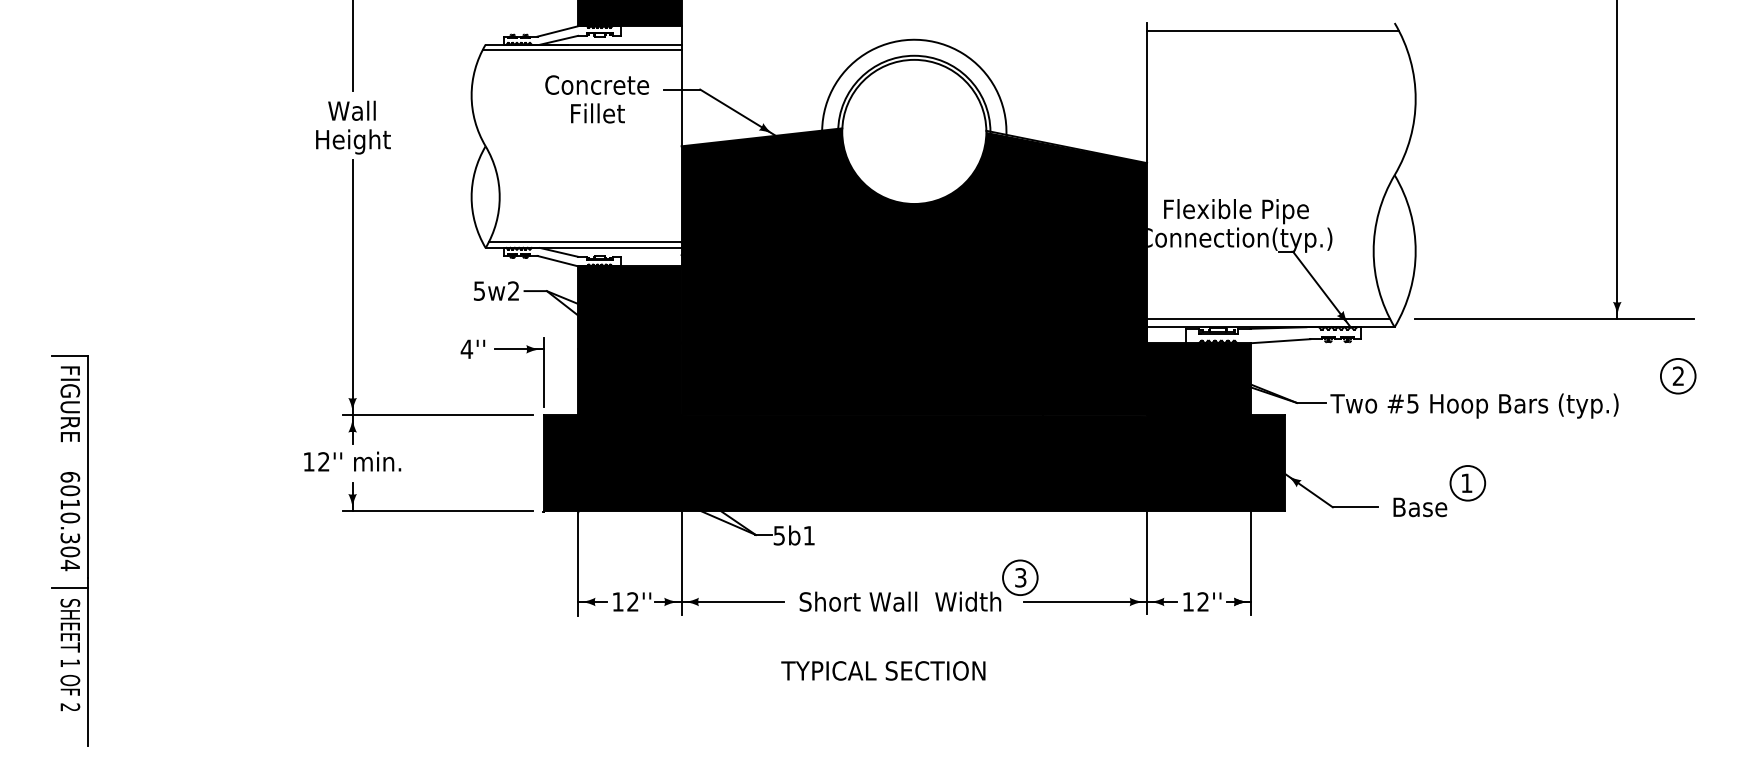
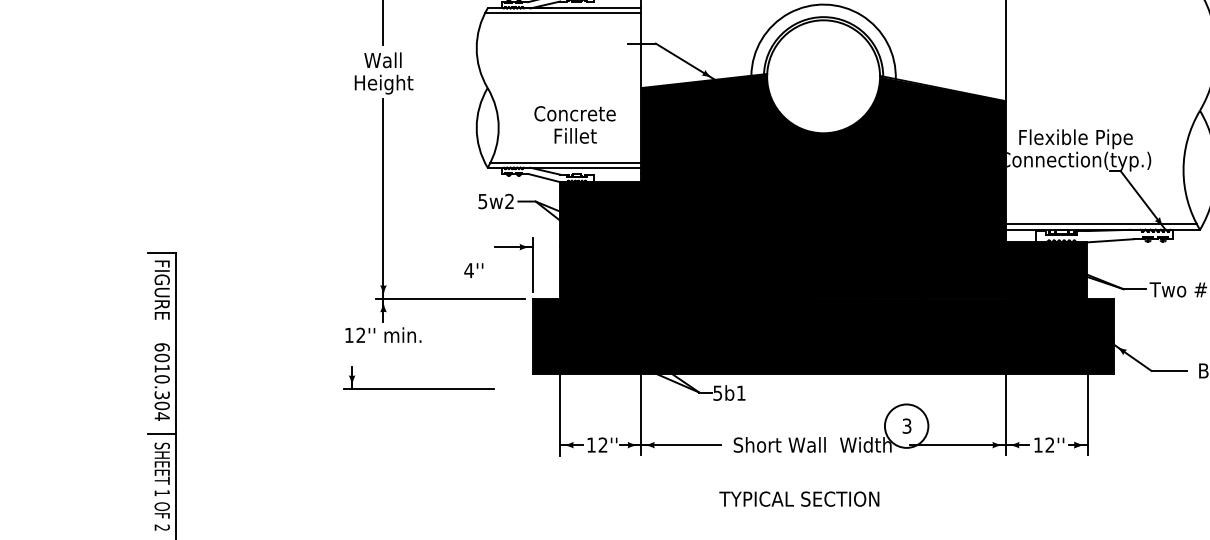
text: (597, 99) -> (575, 125), moved
text: (472, 348) -> (473, 270), moved
part: (437, 510) -> (418, 388), moved
circle: (1020, 577) -> (906, 425), size x1.6

